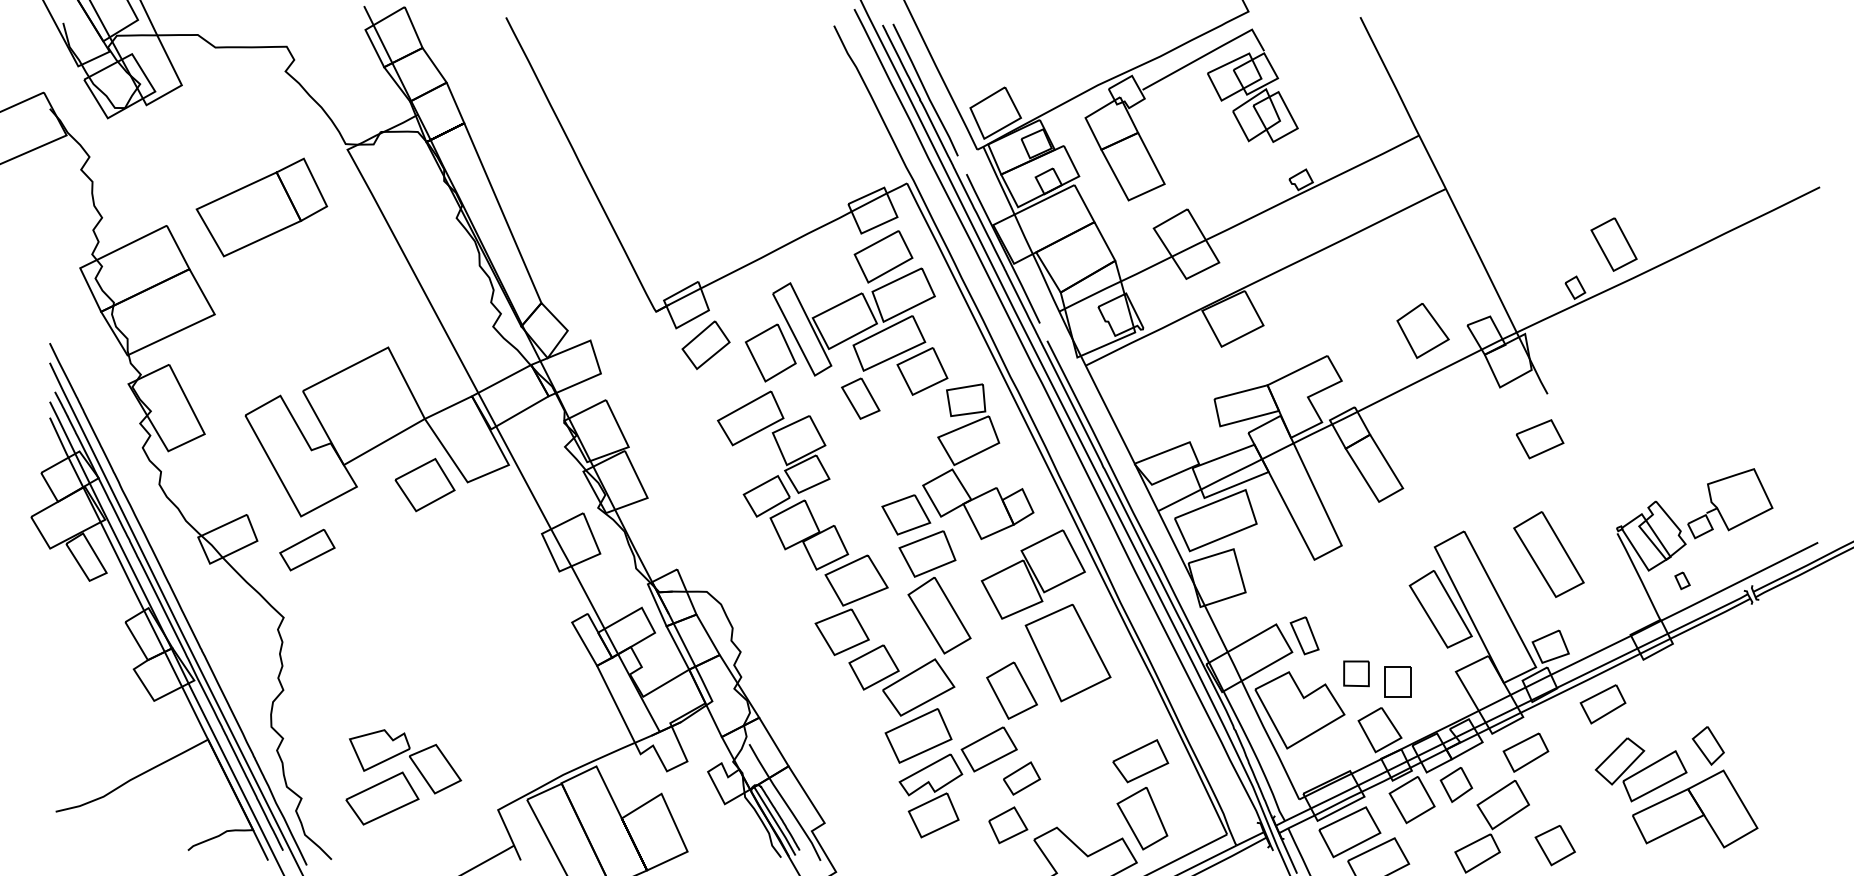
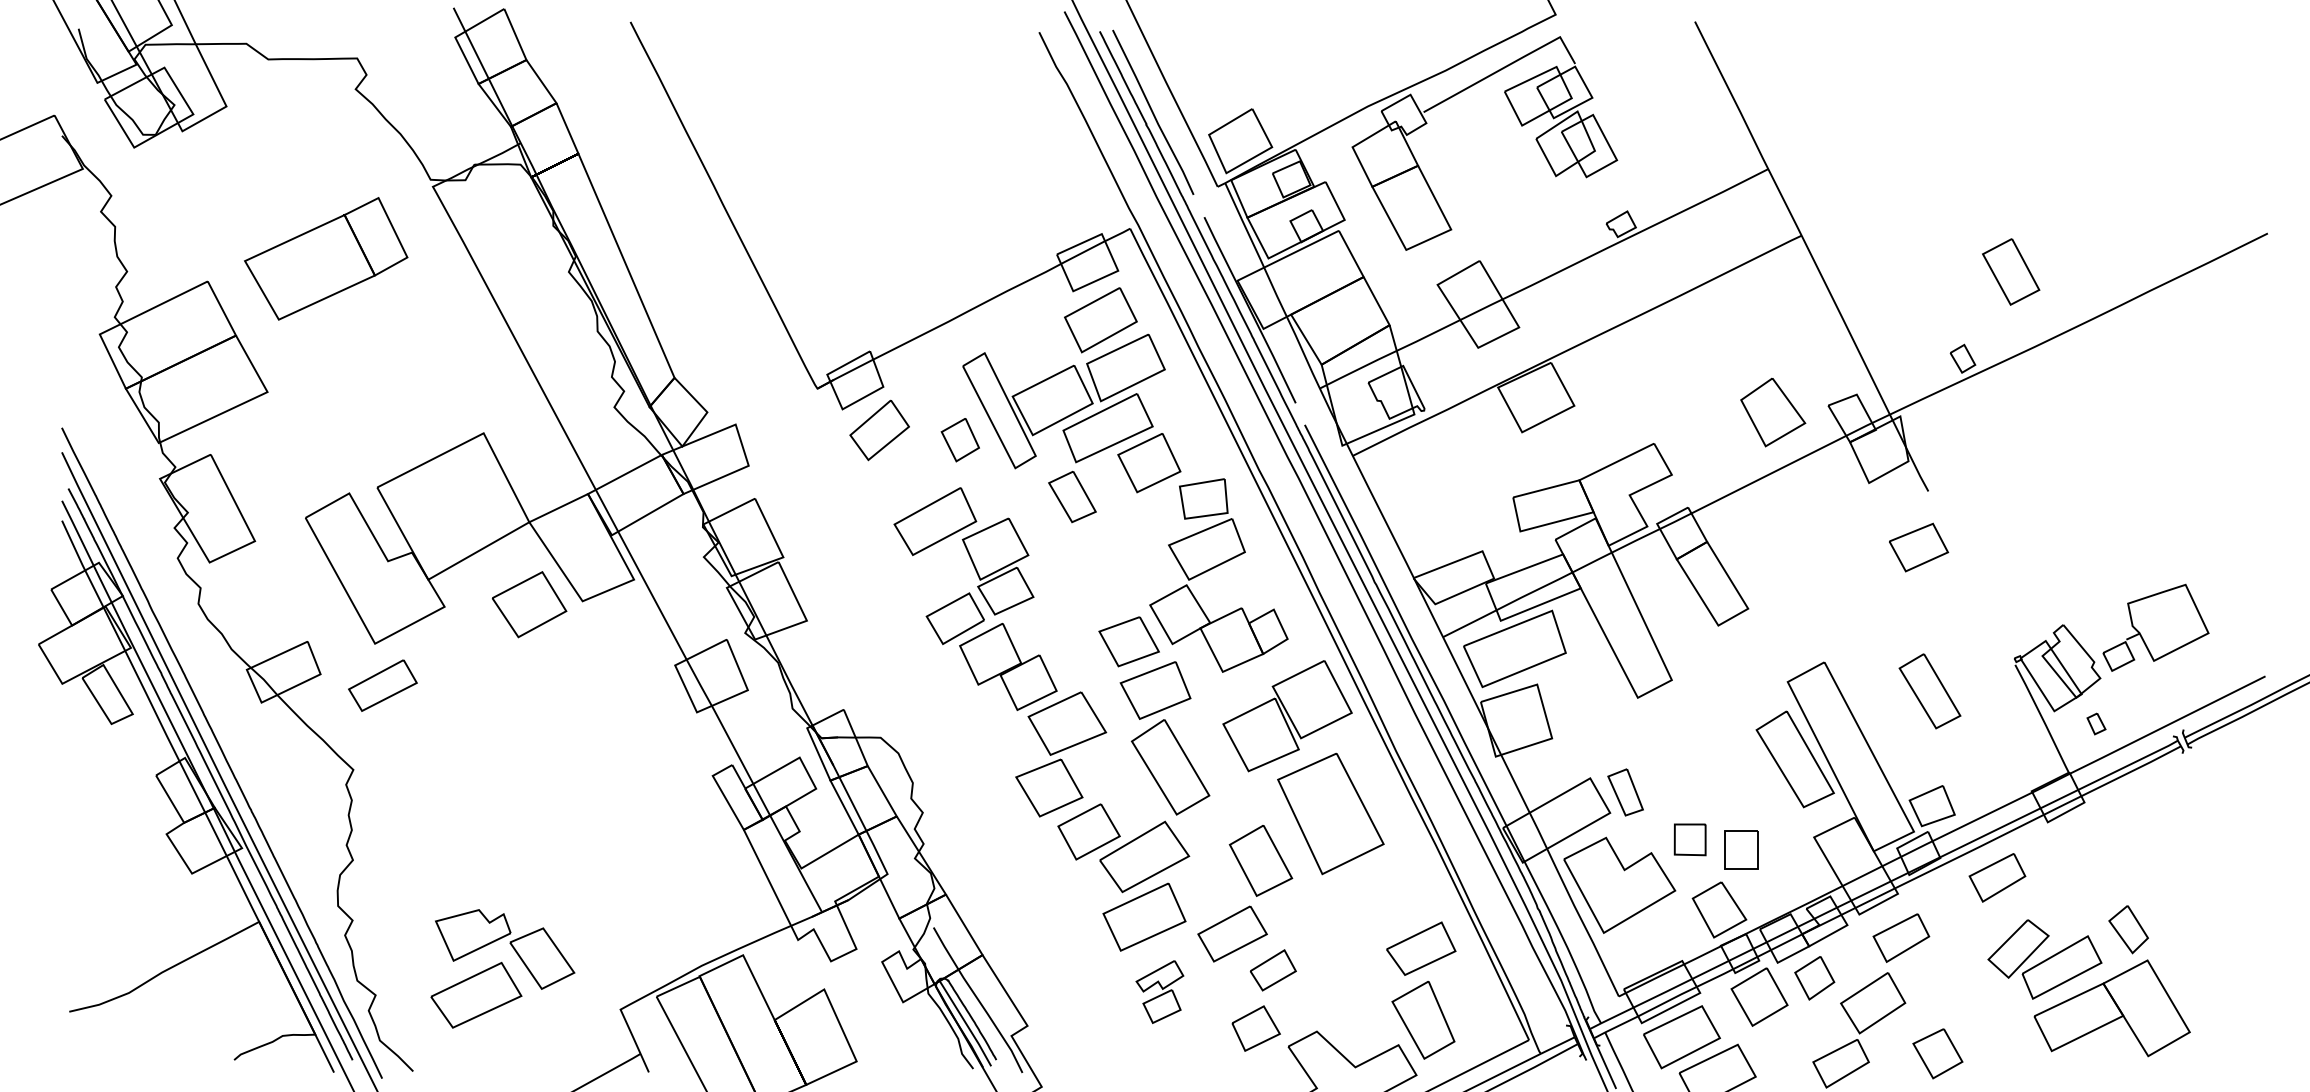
part: (1614, 244) -> (2011, 271), moved
part: (770, 352) -> (960, 439), size x0.6
part: (1548, 554) -> (1929, 691), size x0.7
part: (930, 795) -> (1159, 991), size x0.6

